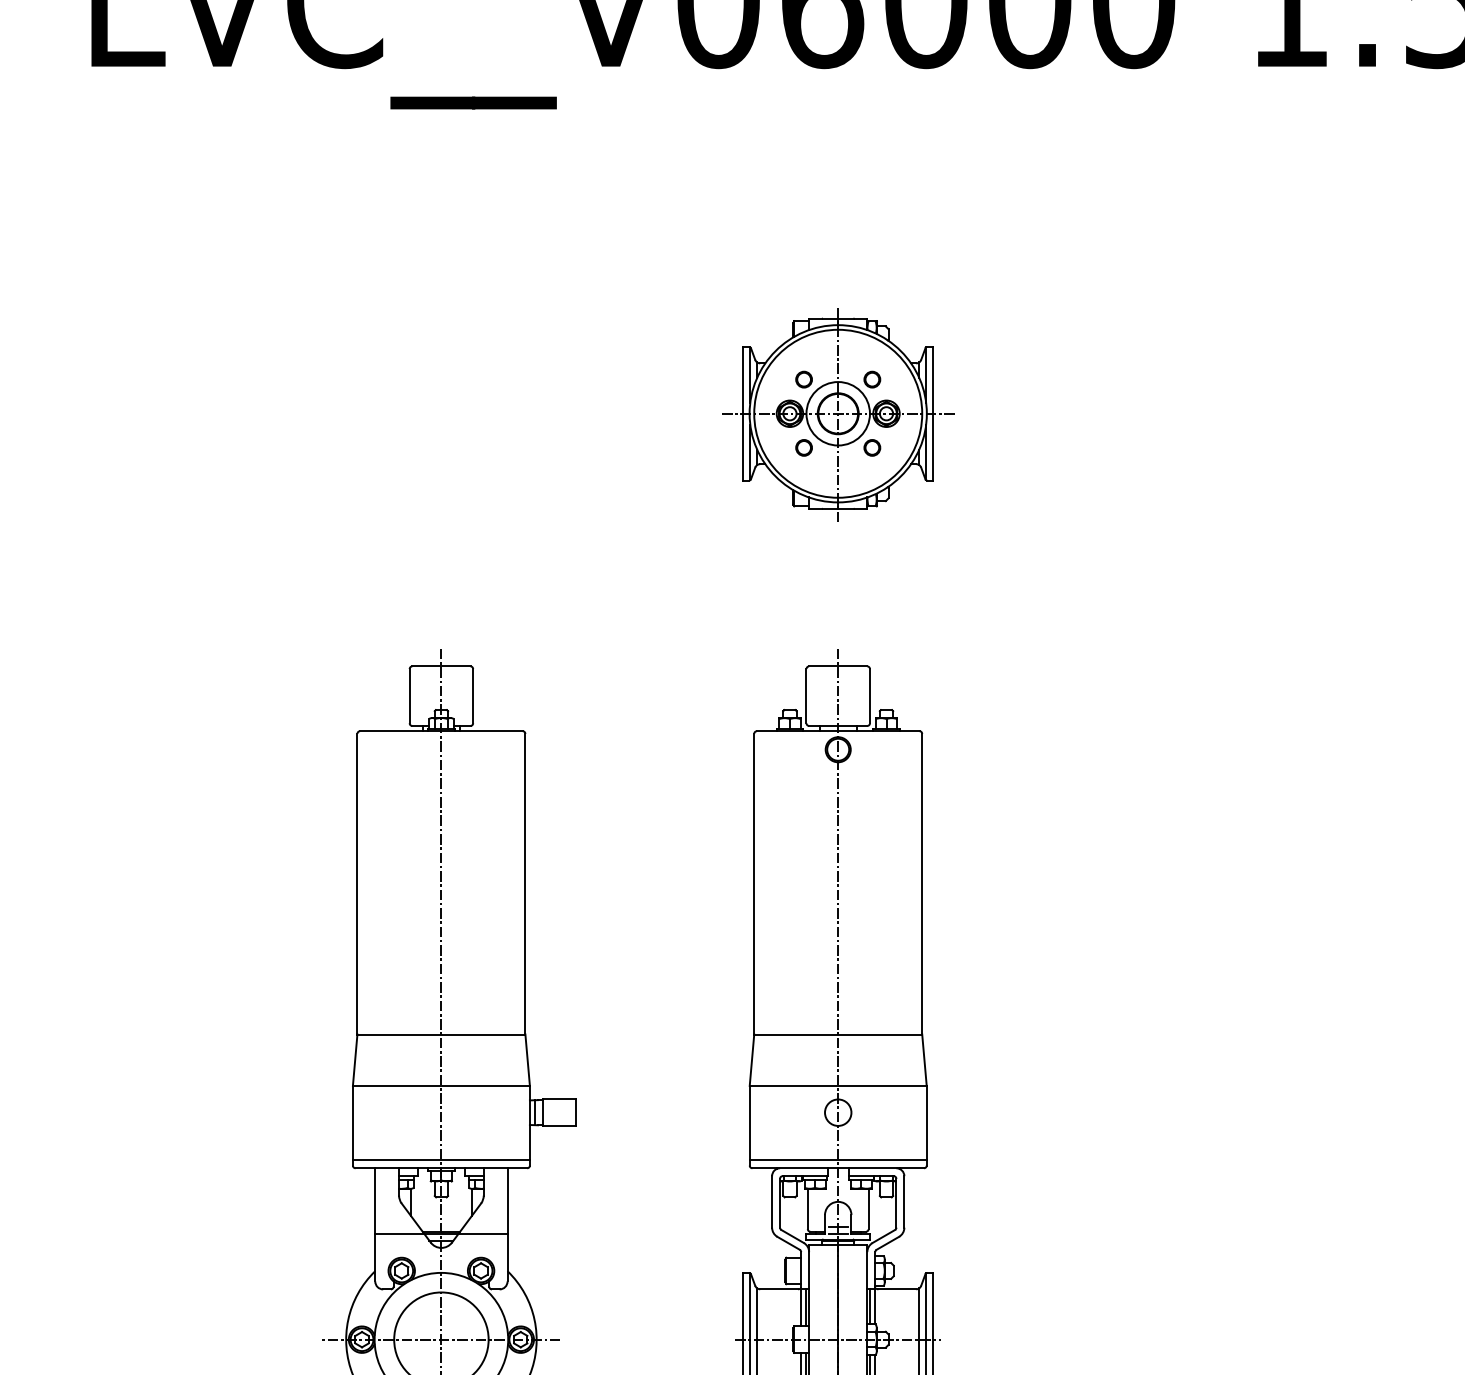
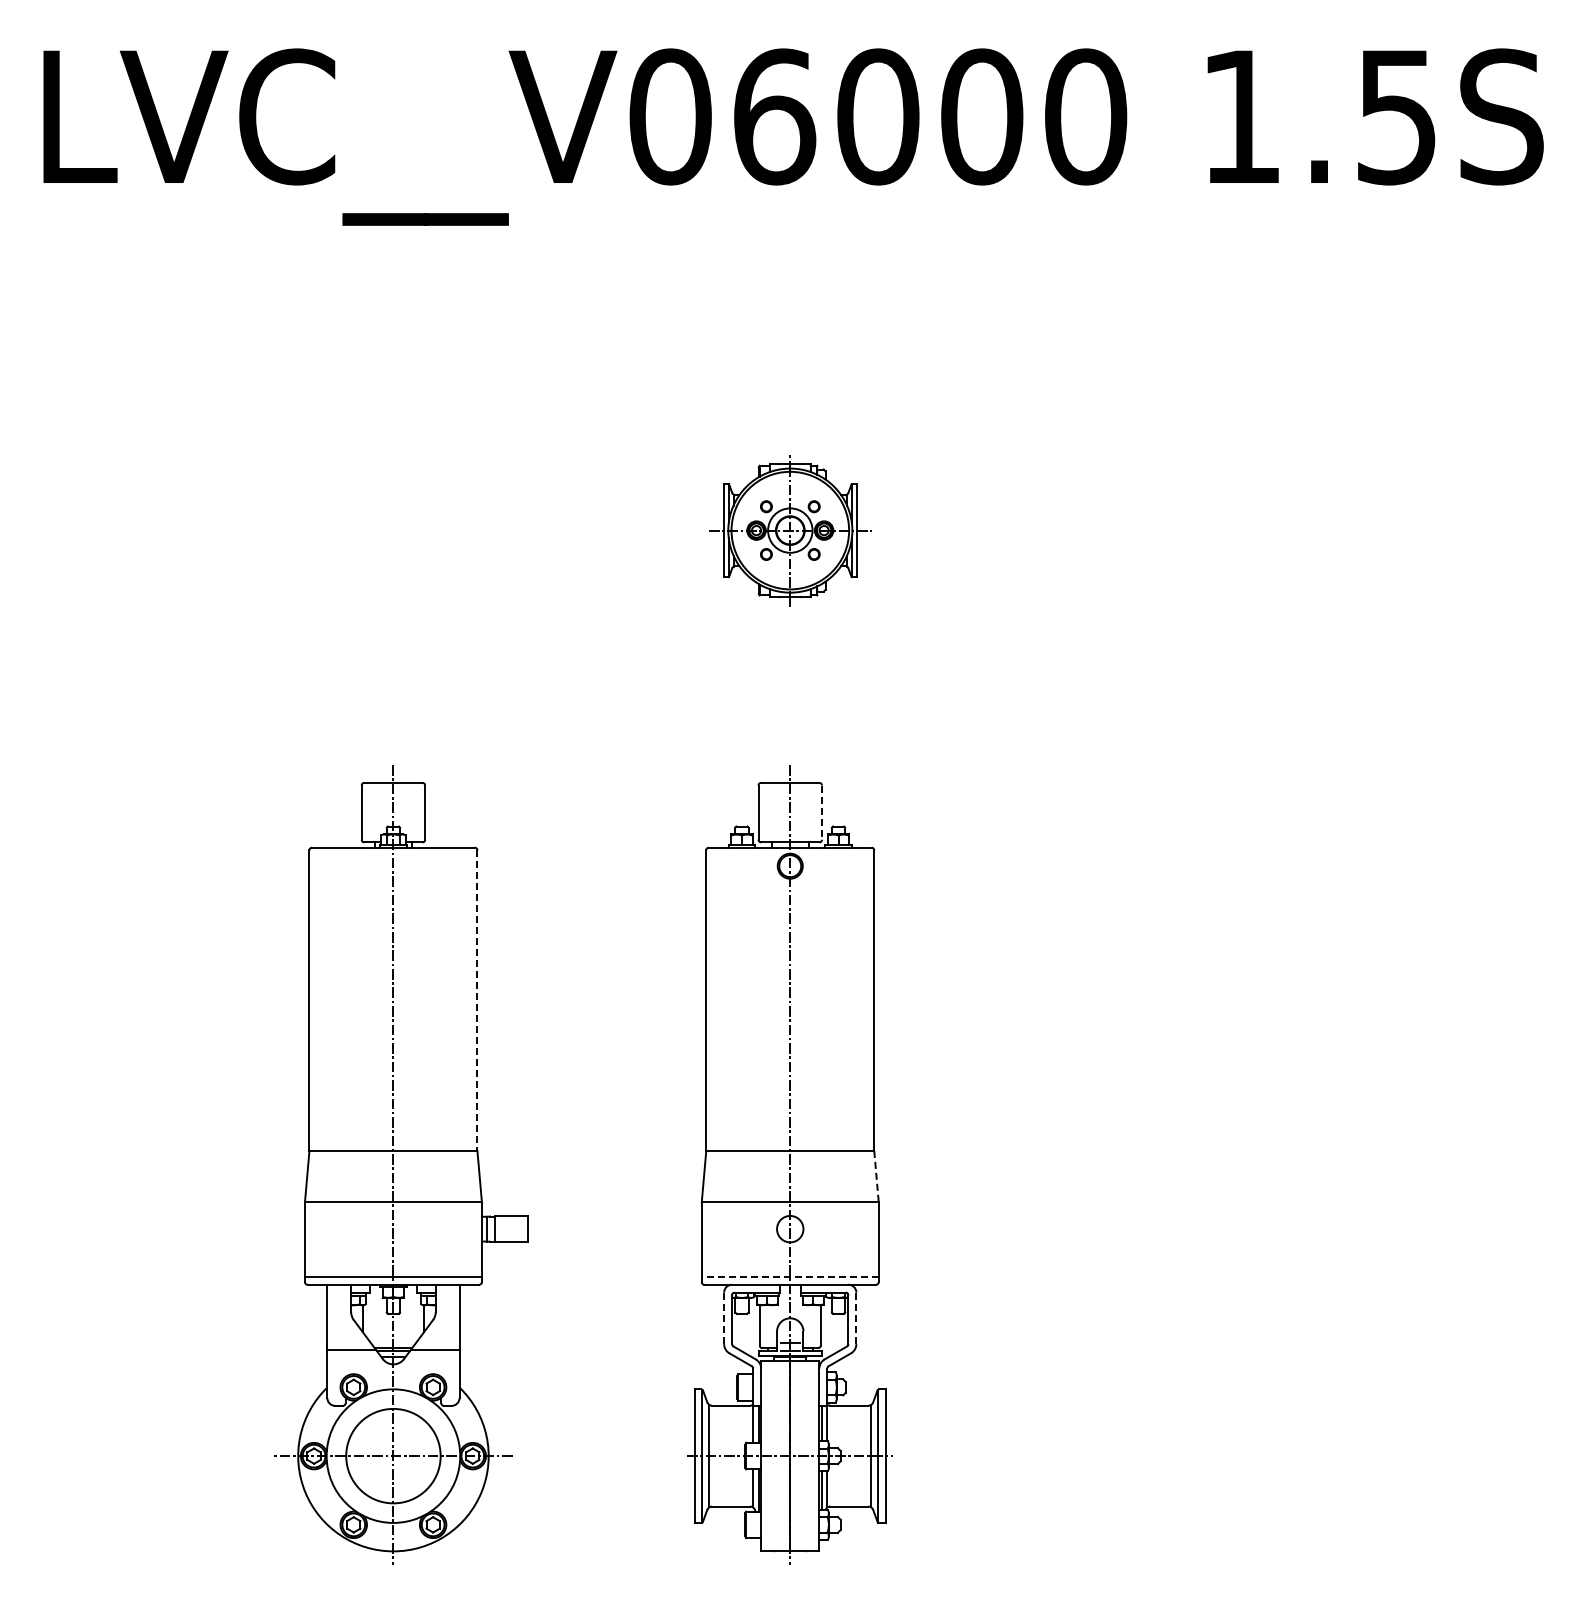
part: (838, 415) -> (790, 531), size x0.7
line: (870, 697) -> (822, 813), solid -> dashed
line: (525, 885) -> (477, 1001), solid -> dashed
line: (924, 1060) -> (876, 1176), solid -> dashed
line: (837, 1160) -> (789, 1276), solid -> dashed
line: (772, 1202) -> (724, 1318), solid -> dashed
line: (904, 1202) -> (856, 1318), solid -> dashed

